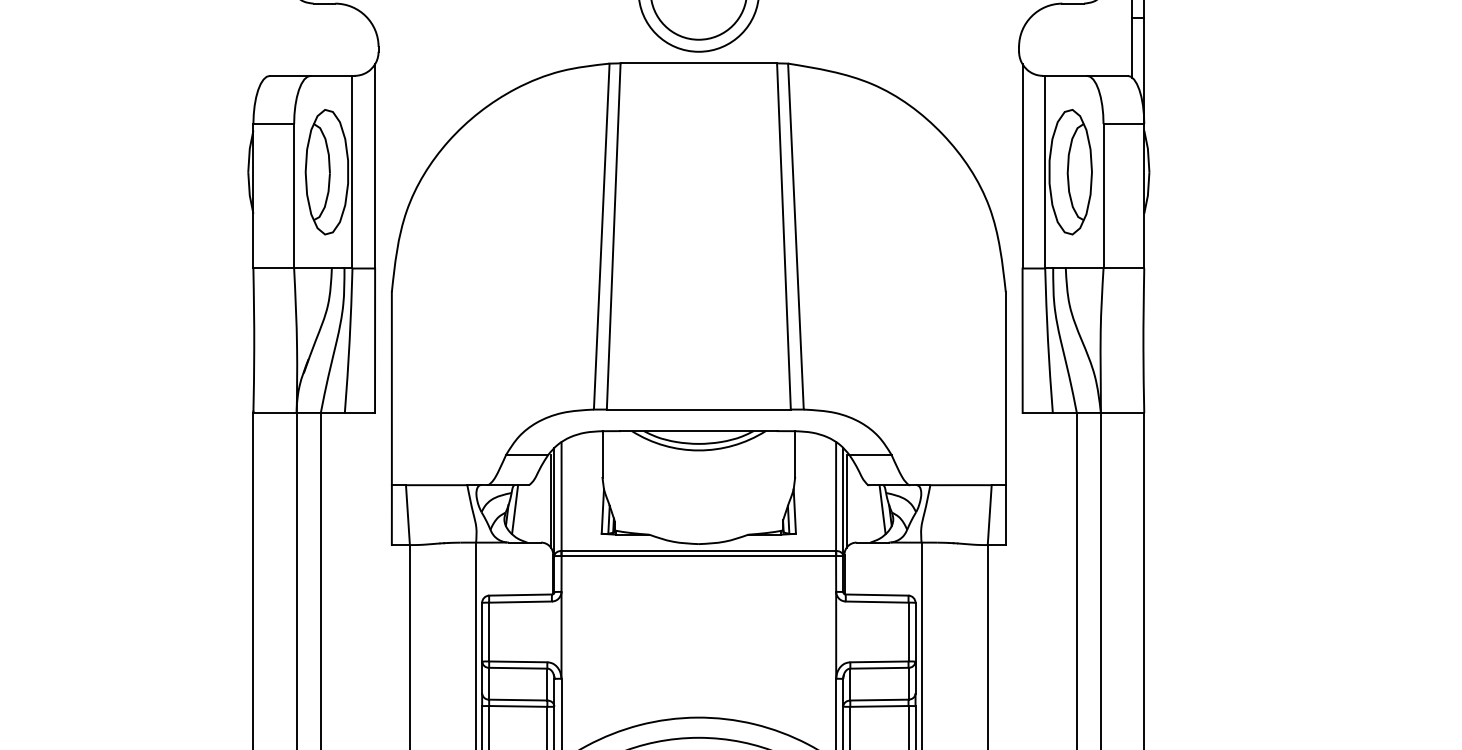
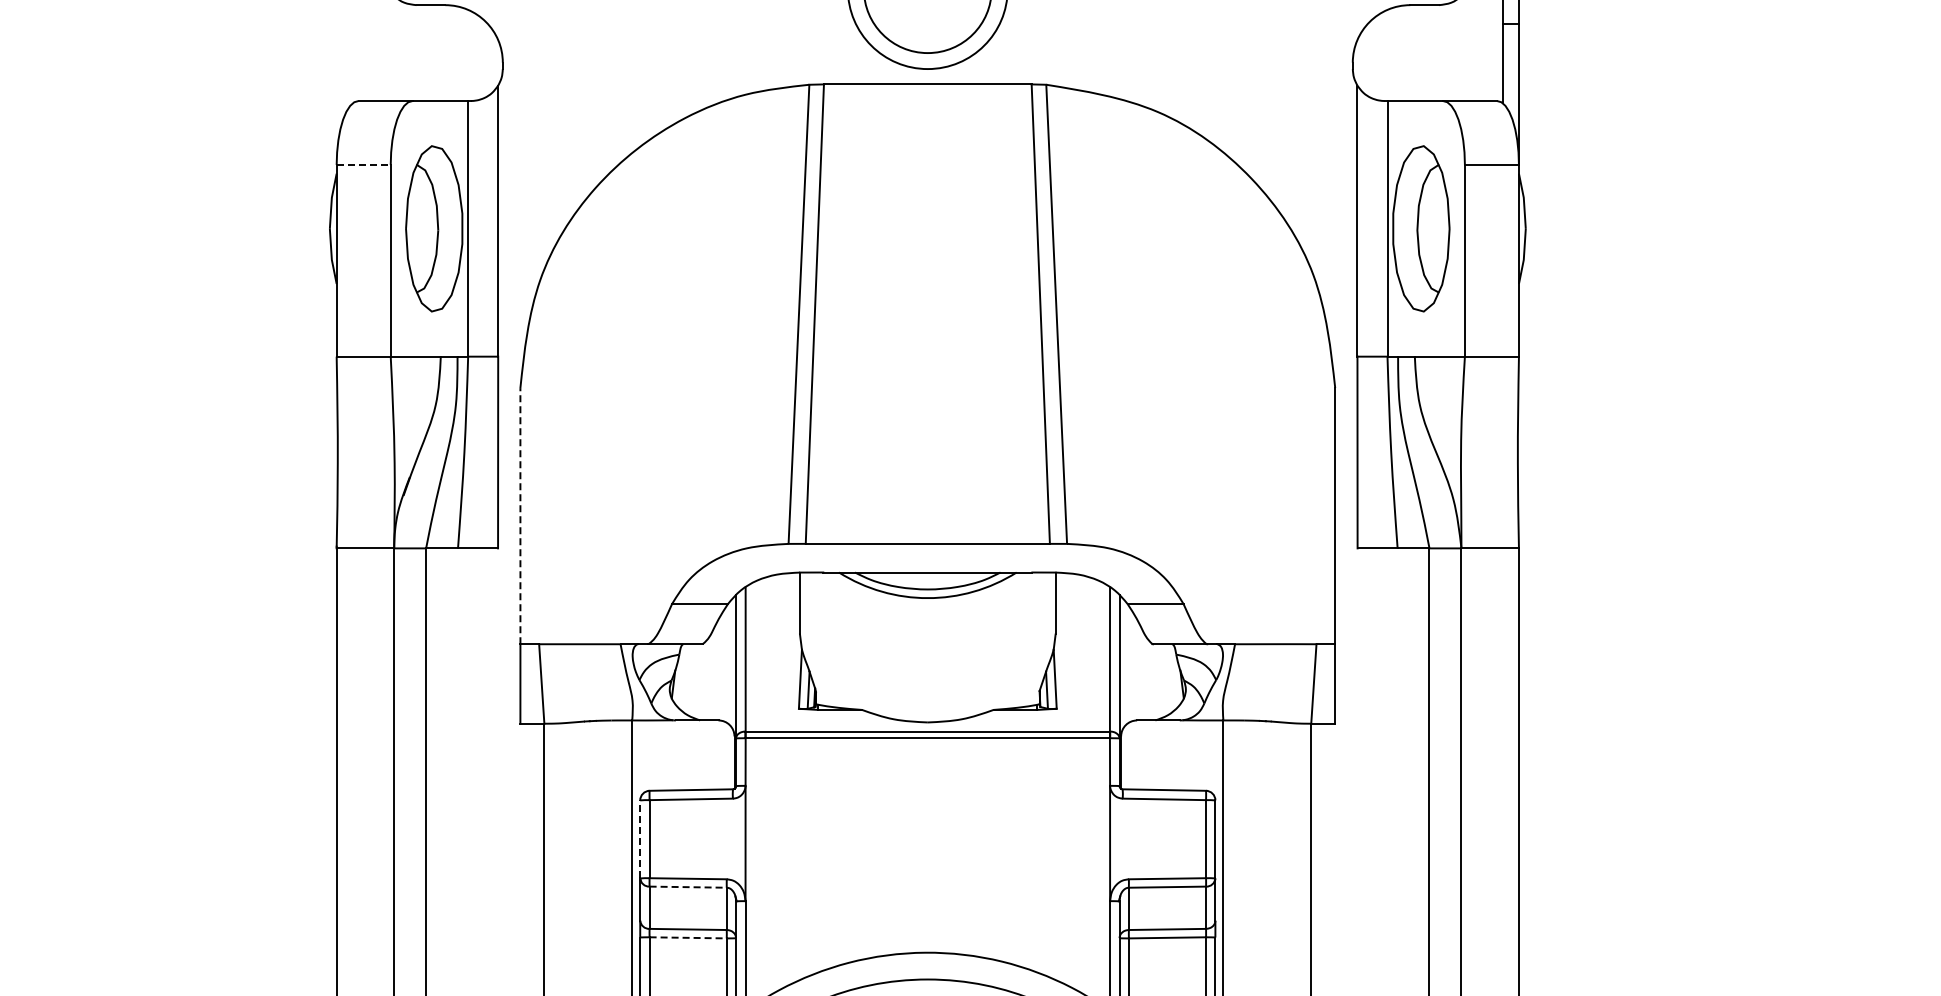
line: (274, 123) -> (364, 164), solid -> dashed
line: (391, 388) -> (520, 515), solid -> dashed
line: (550, 501) -> (731, 665), removed
line: (847, 501) -> (1124, 665), removed
line: (514, 509) -> (683, 676), removed
line: (882, 509) -> (1171, 676), removed
line: (482, 631) -> (640, 838), solid -> dashed
line: (518, 668) -> (688, 887), solid -> dashed
line: (518, 706) -> (688, 937), solid -> dashed

